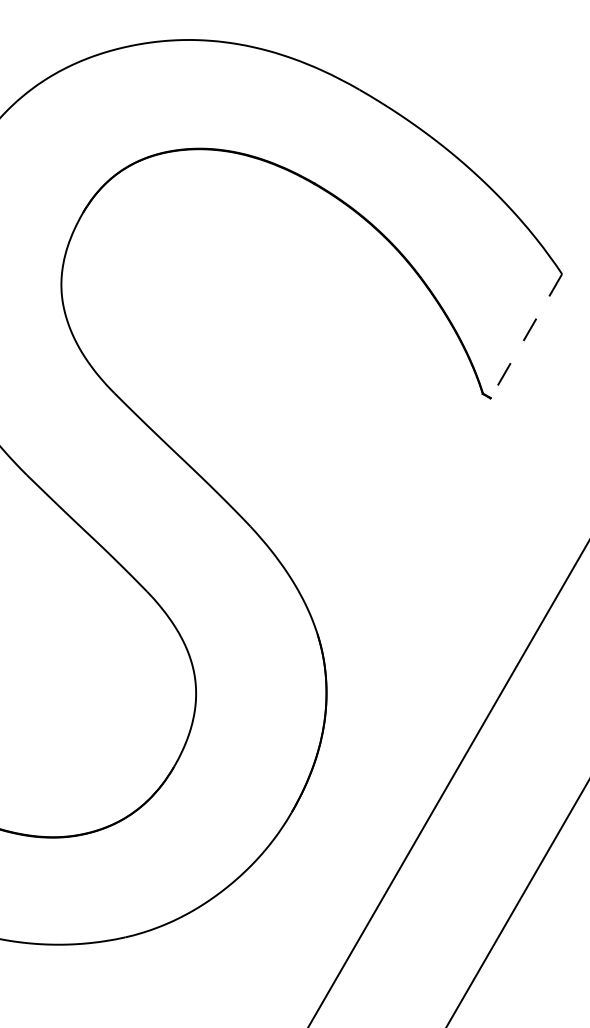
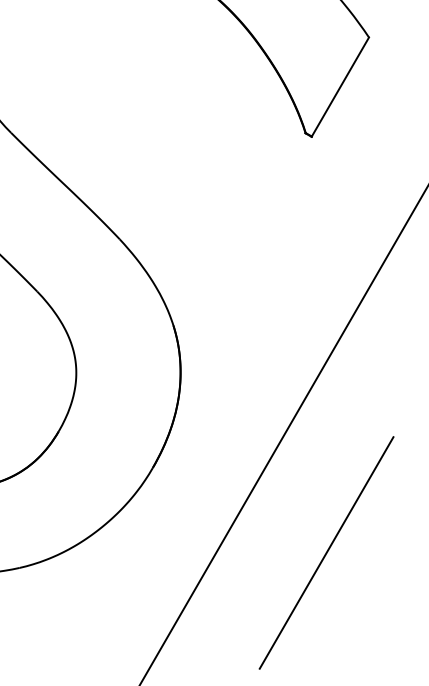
line: (526, 336) -> (340, 87), dashed -> solid

